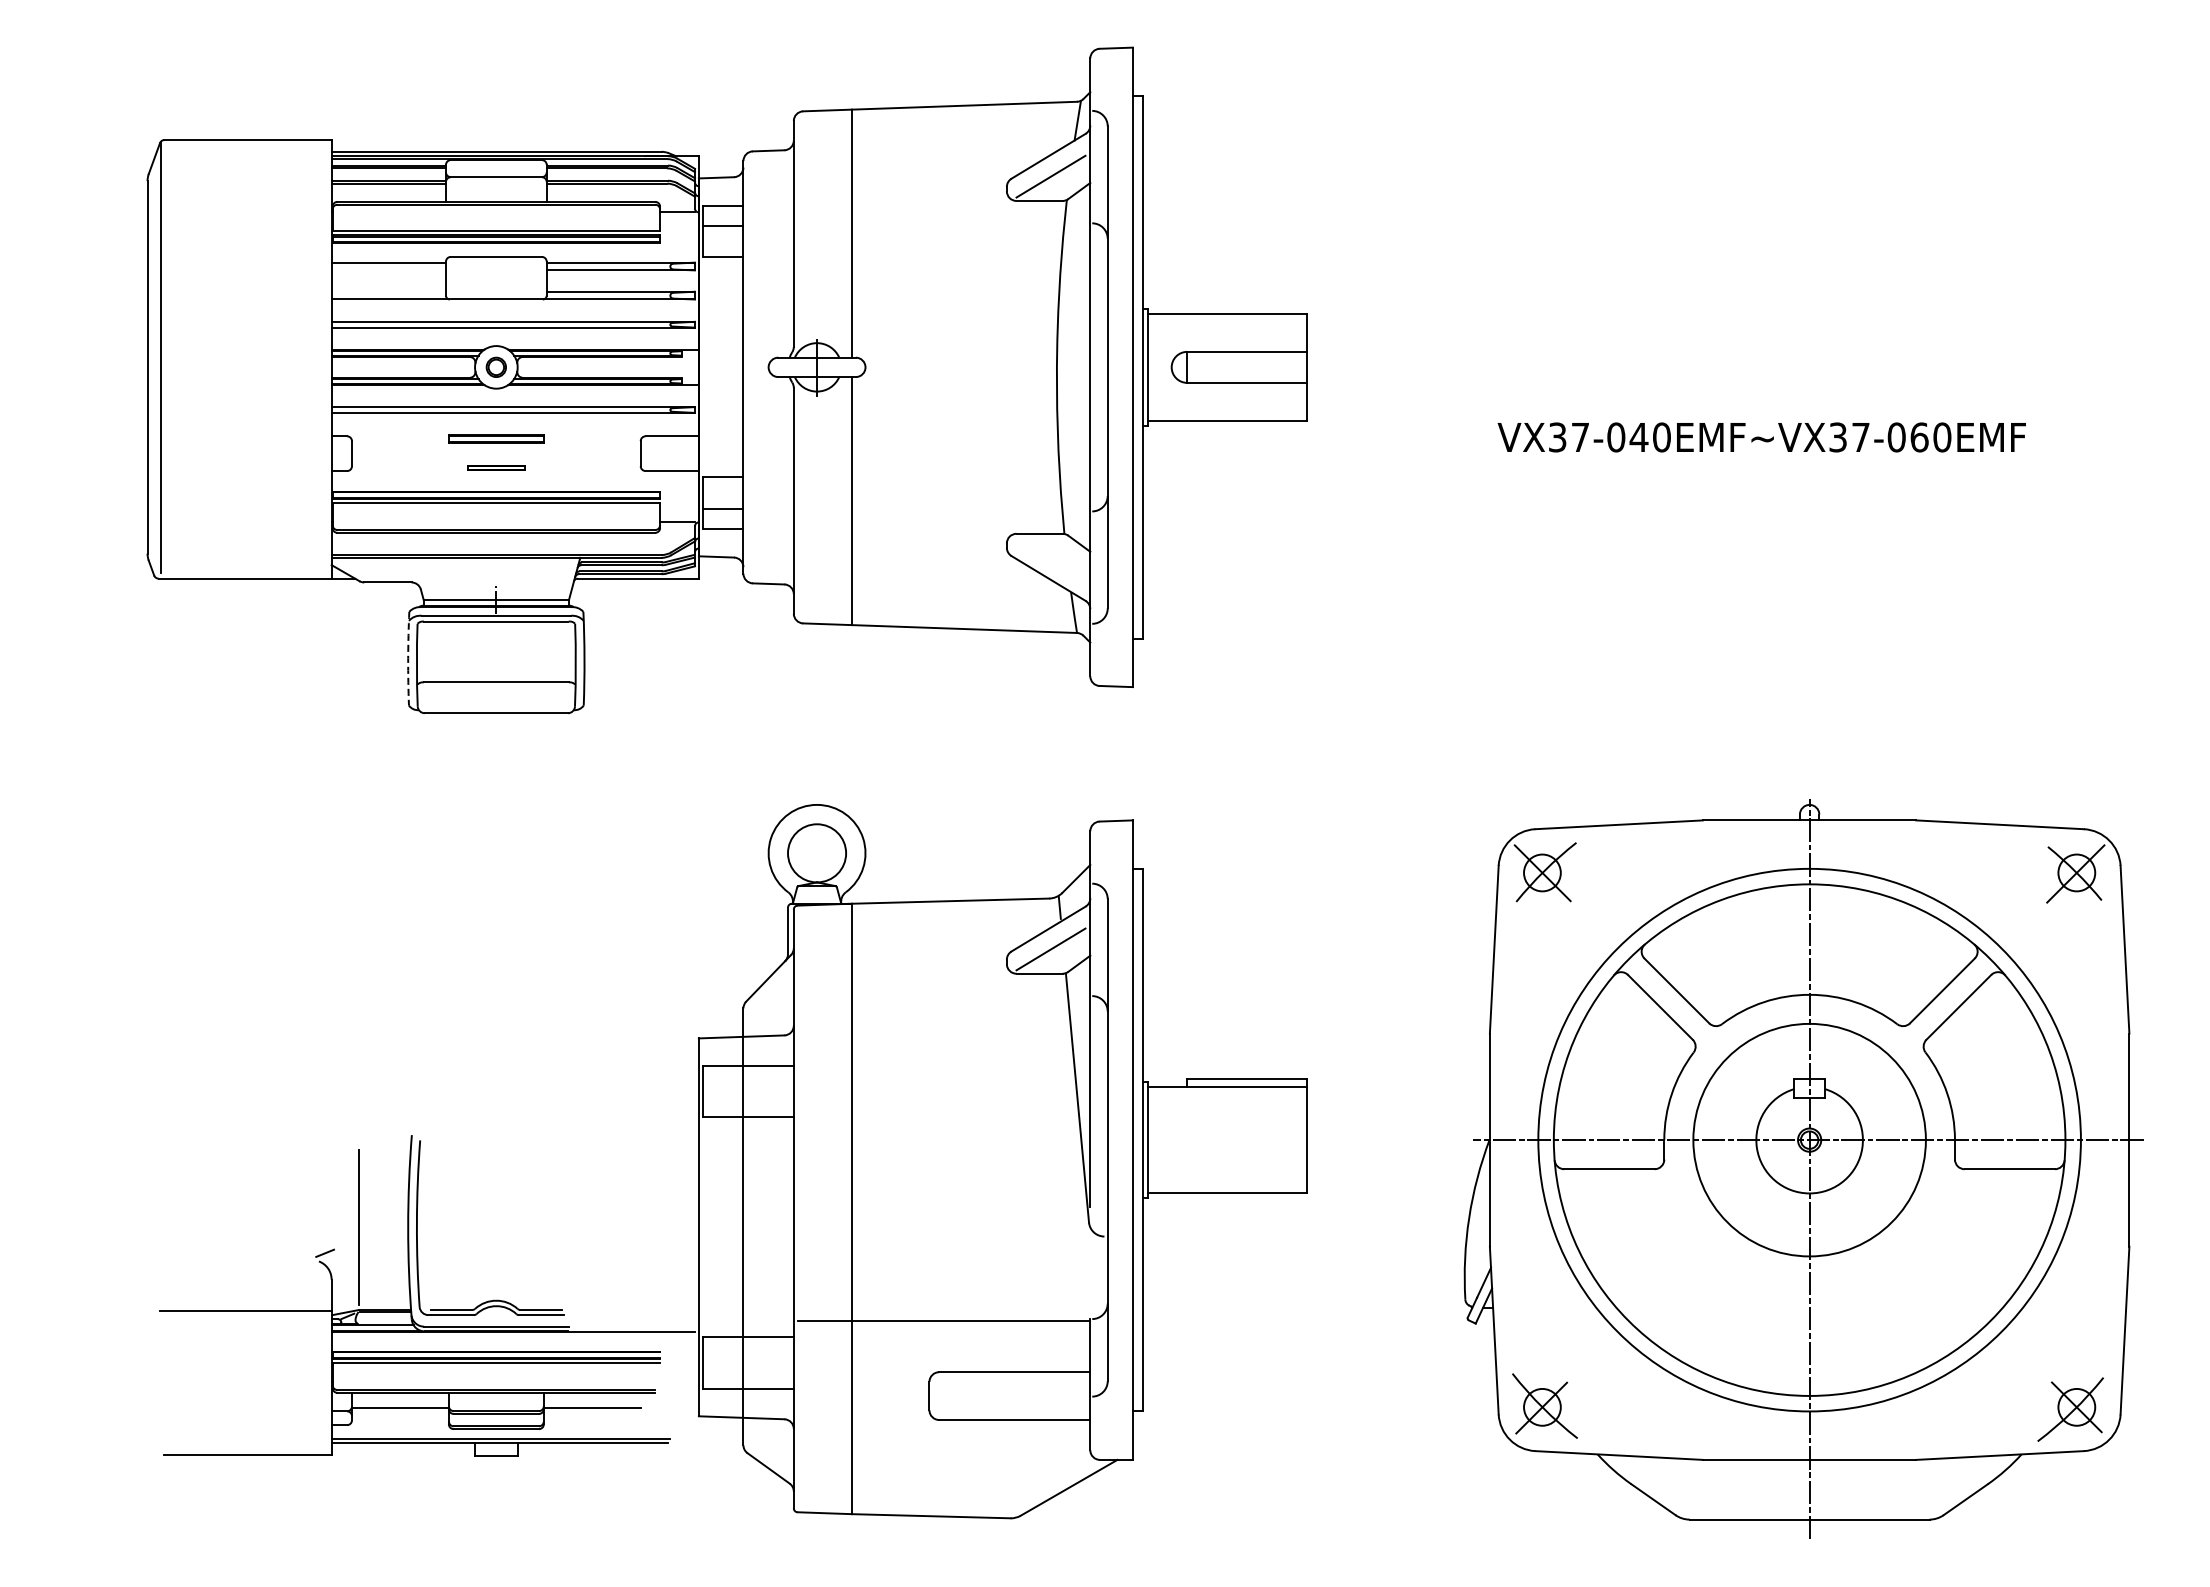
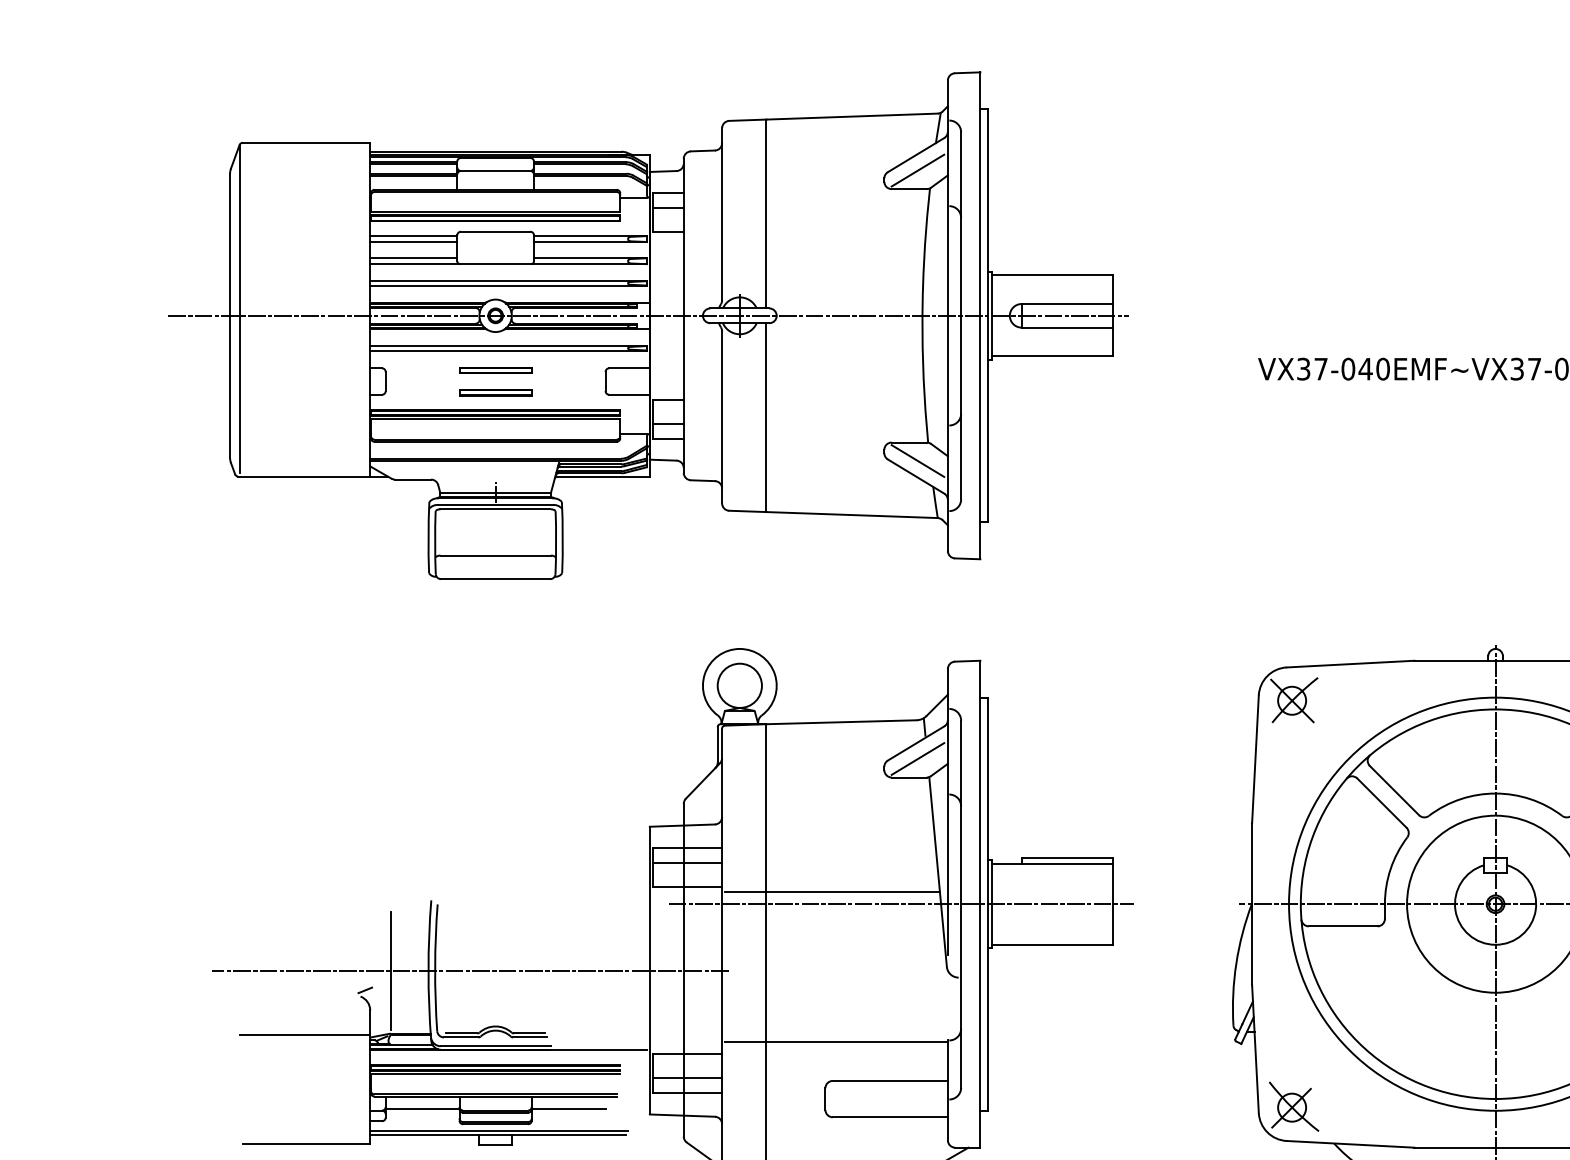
line: (388, 270) -> (413, 242), added
line: (388, 291) -> (413, 258), added
line: (696, 367) -> (648, 315), added
part: (496, 467) -> (495, 392), size x1.67
line: (1050, 557) -> (917, 460), added
arc: (408, 658) -> (428, 537), dashed -> solid
line: (747, 1085) -> (686, 862), added
line: (938, 1123) -> (832, 891), added
line: (1028, 1140) -> (900, 904), added
line: (463, 1227) -> (470, 970), added
line: (747, 1368) -> (686, 1078), added

